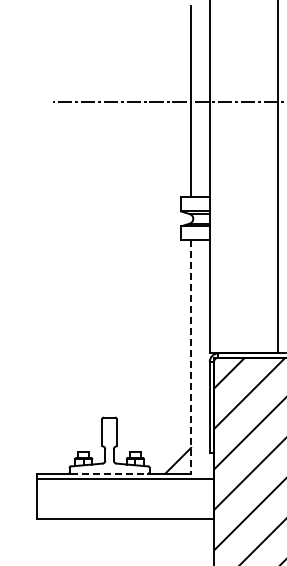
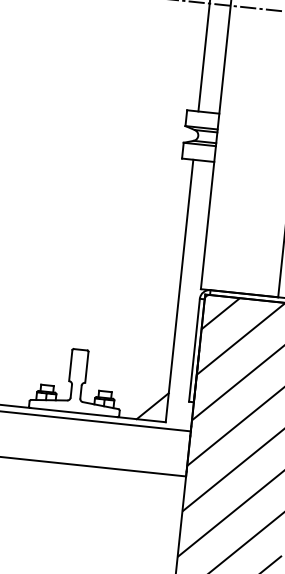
line: (191, 356) -> (179, 290), dashed -> solid
line: (109, 473) -> (73, 412), dashed -> solid

